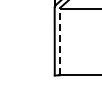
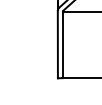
line: (59, 41) -> (62, 44), dashed -> solid

